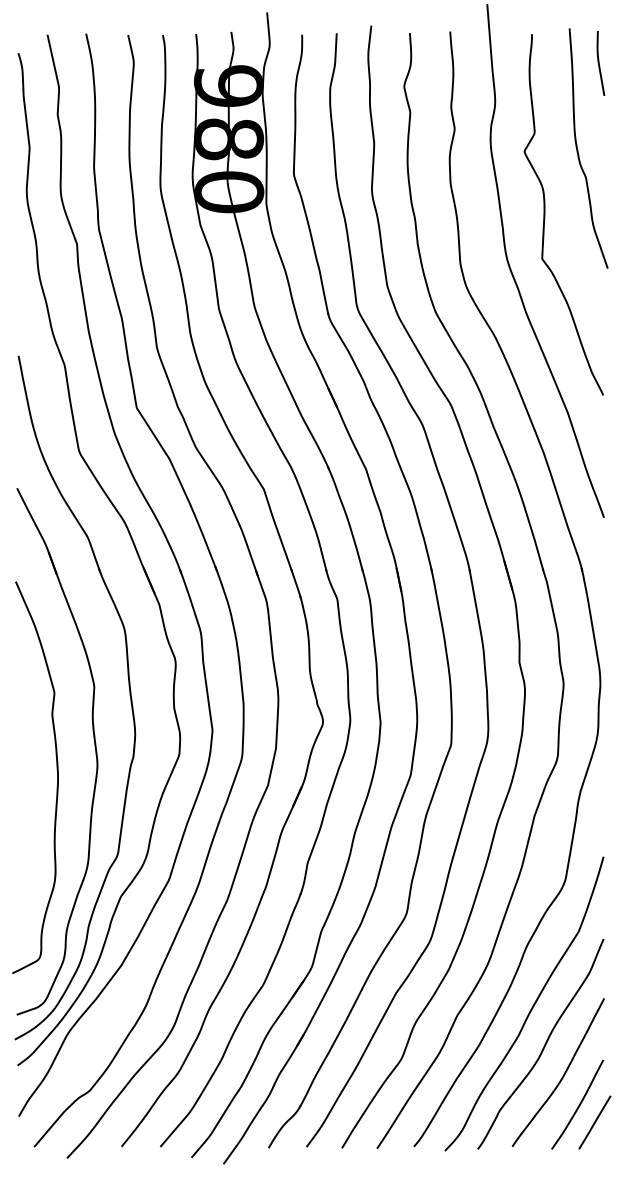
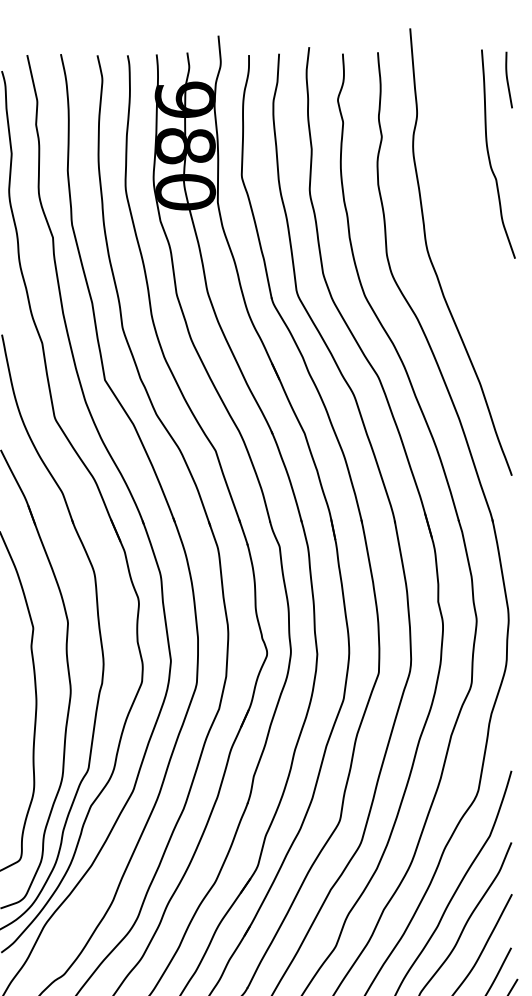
curve: (545, 214) -> (460, 211), removed

